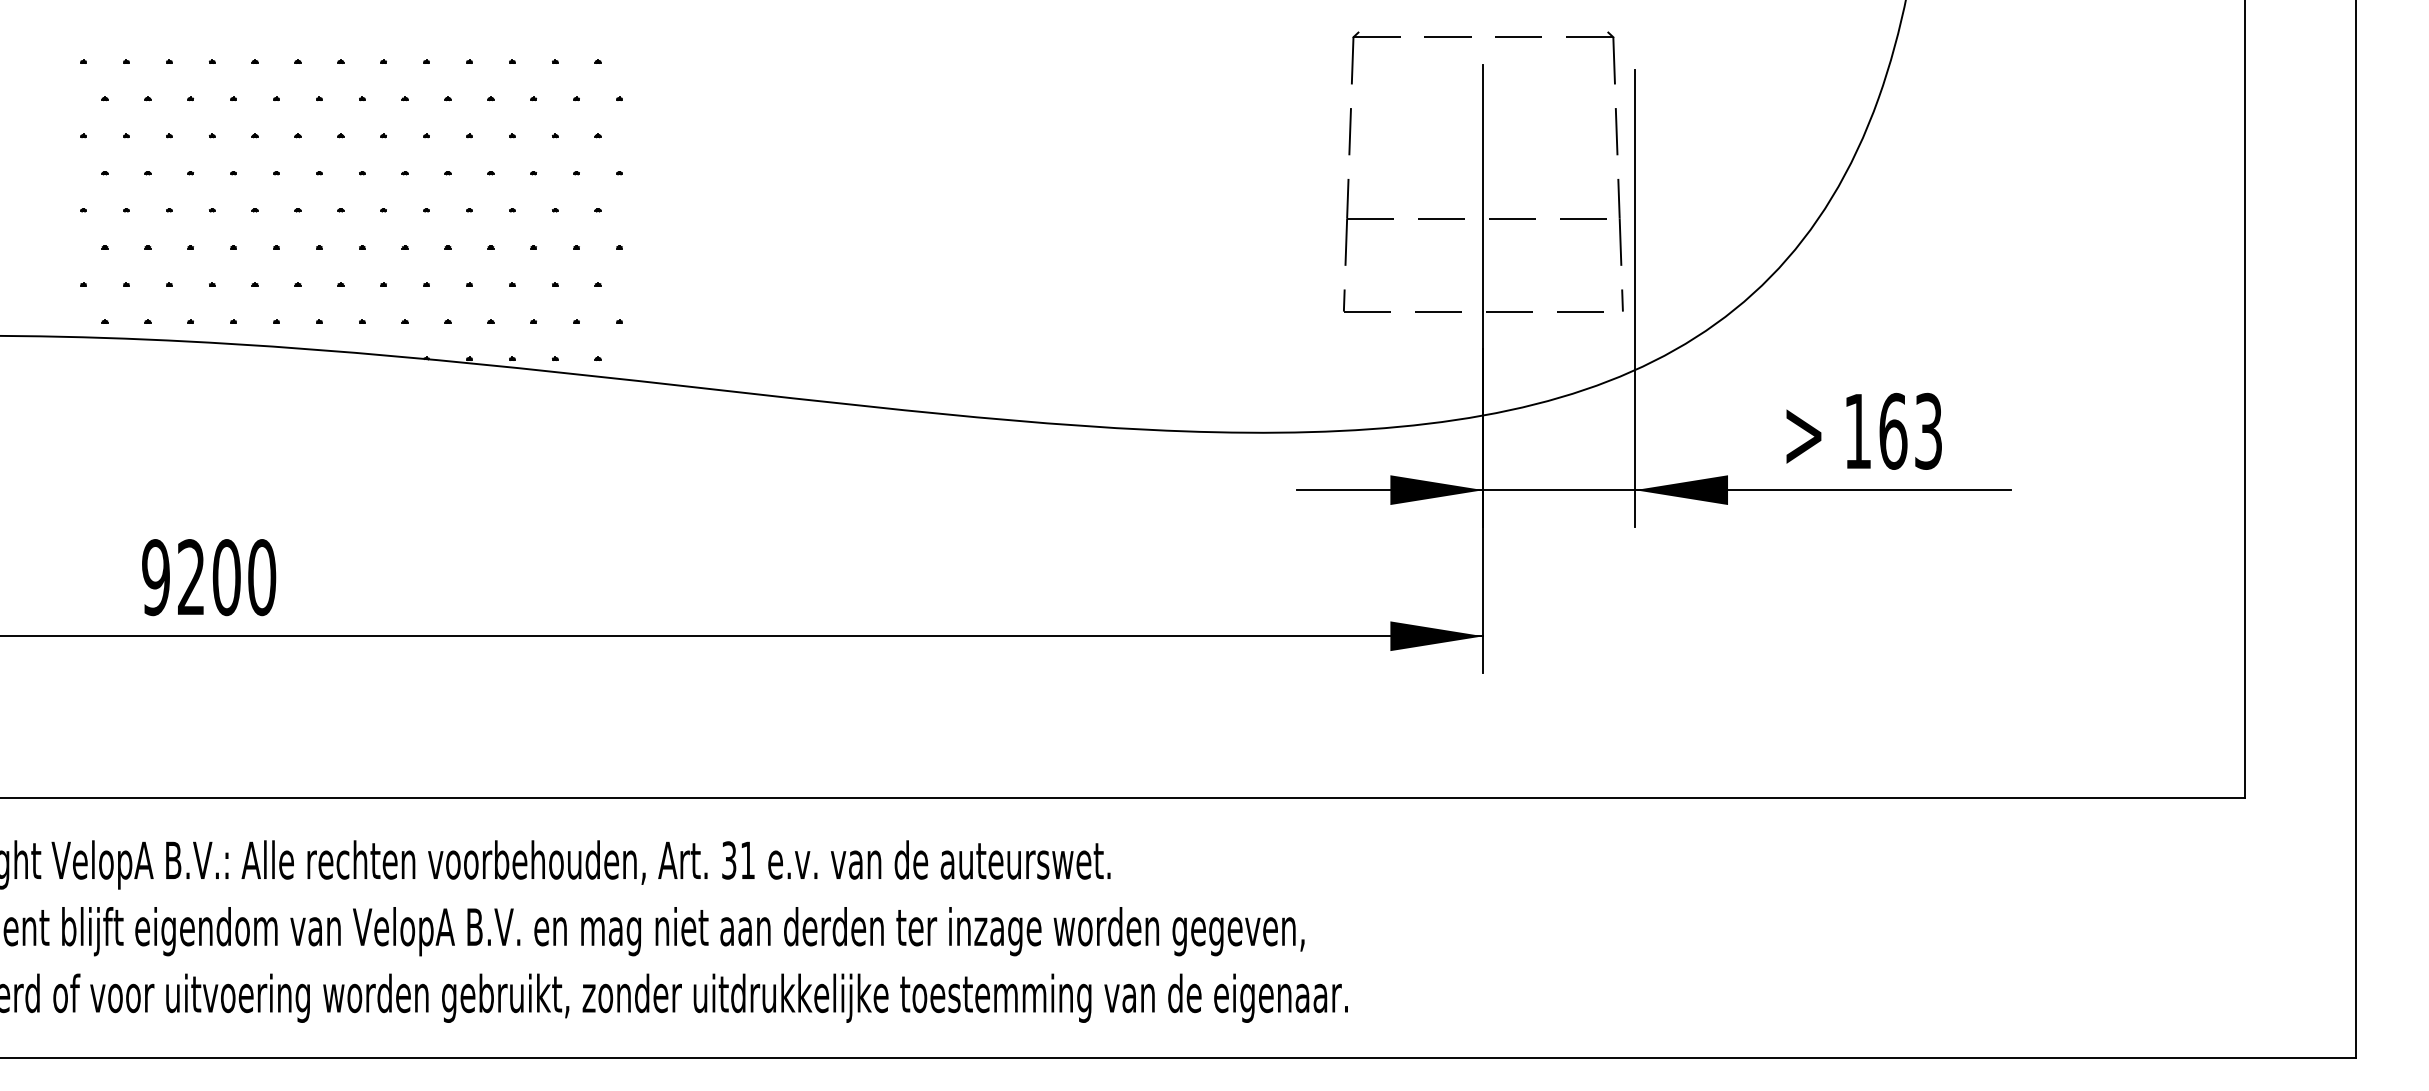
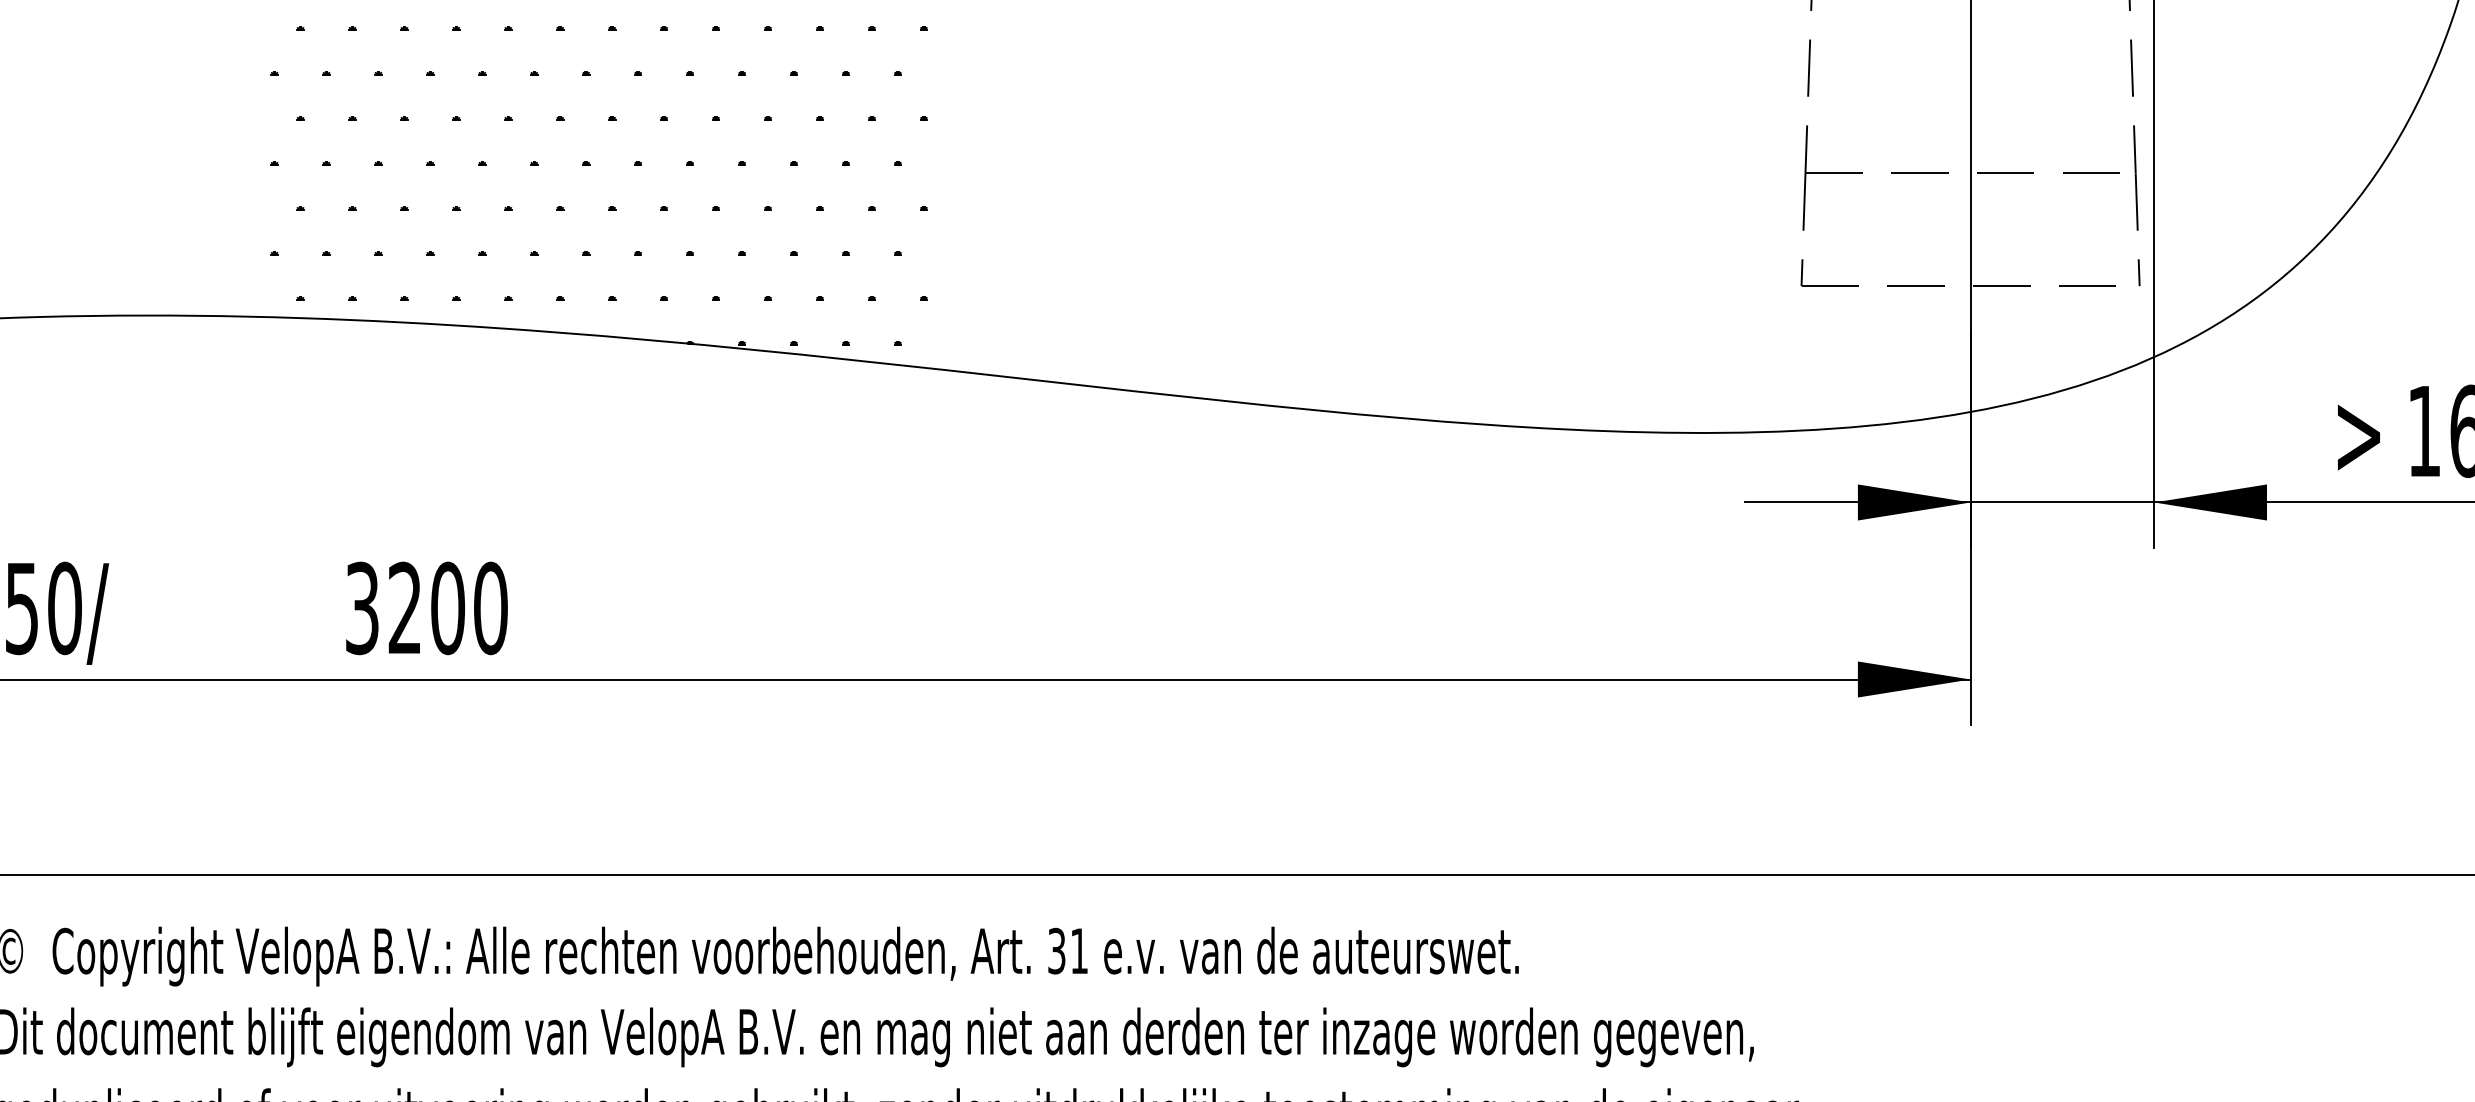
text: (155, 577) -> (361, 608), 9200 -> 3200

